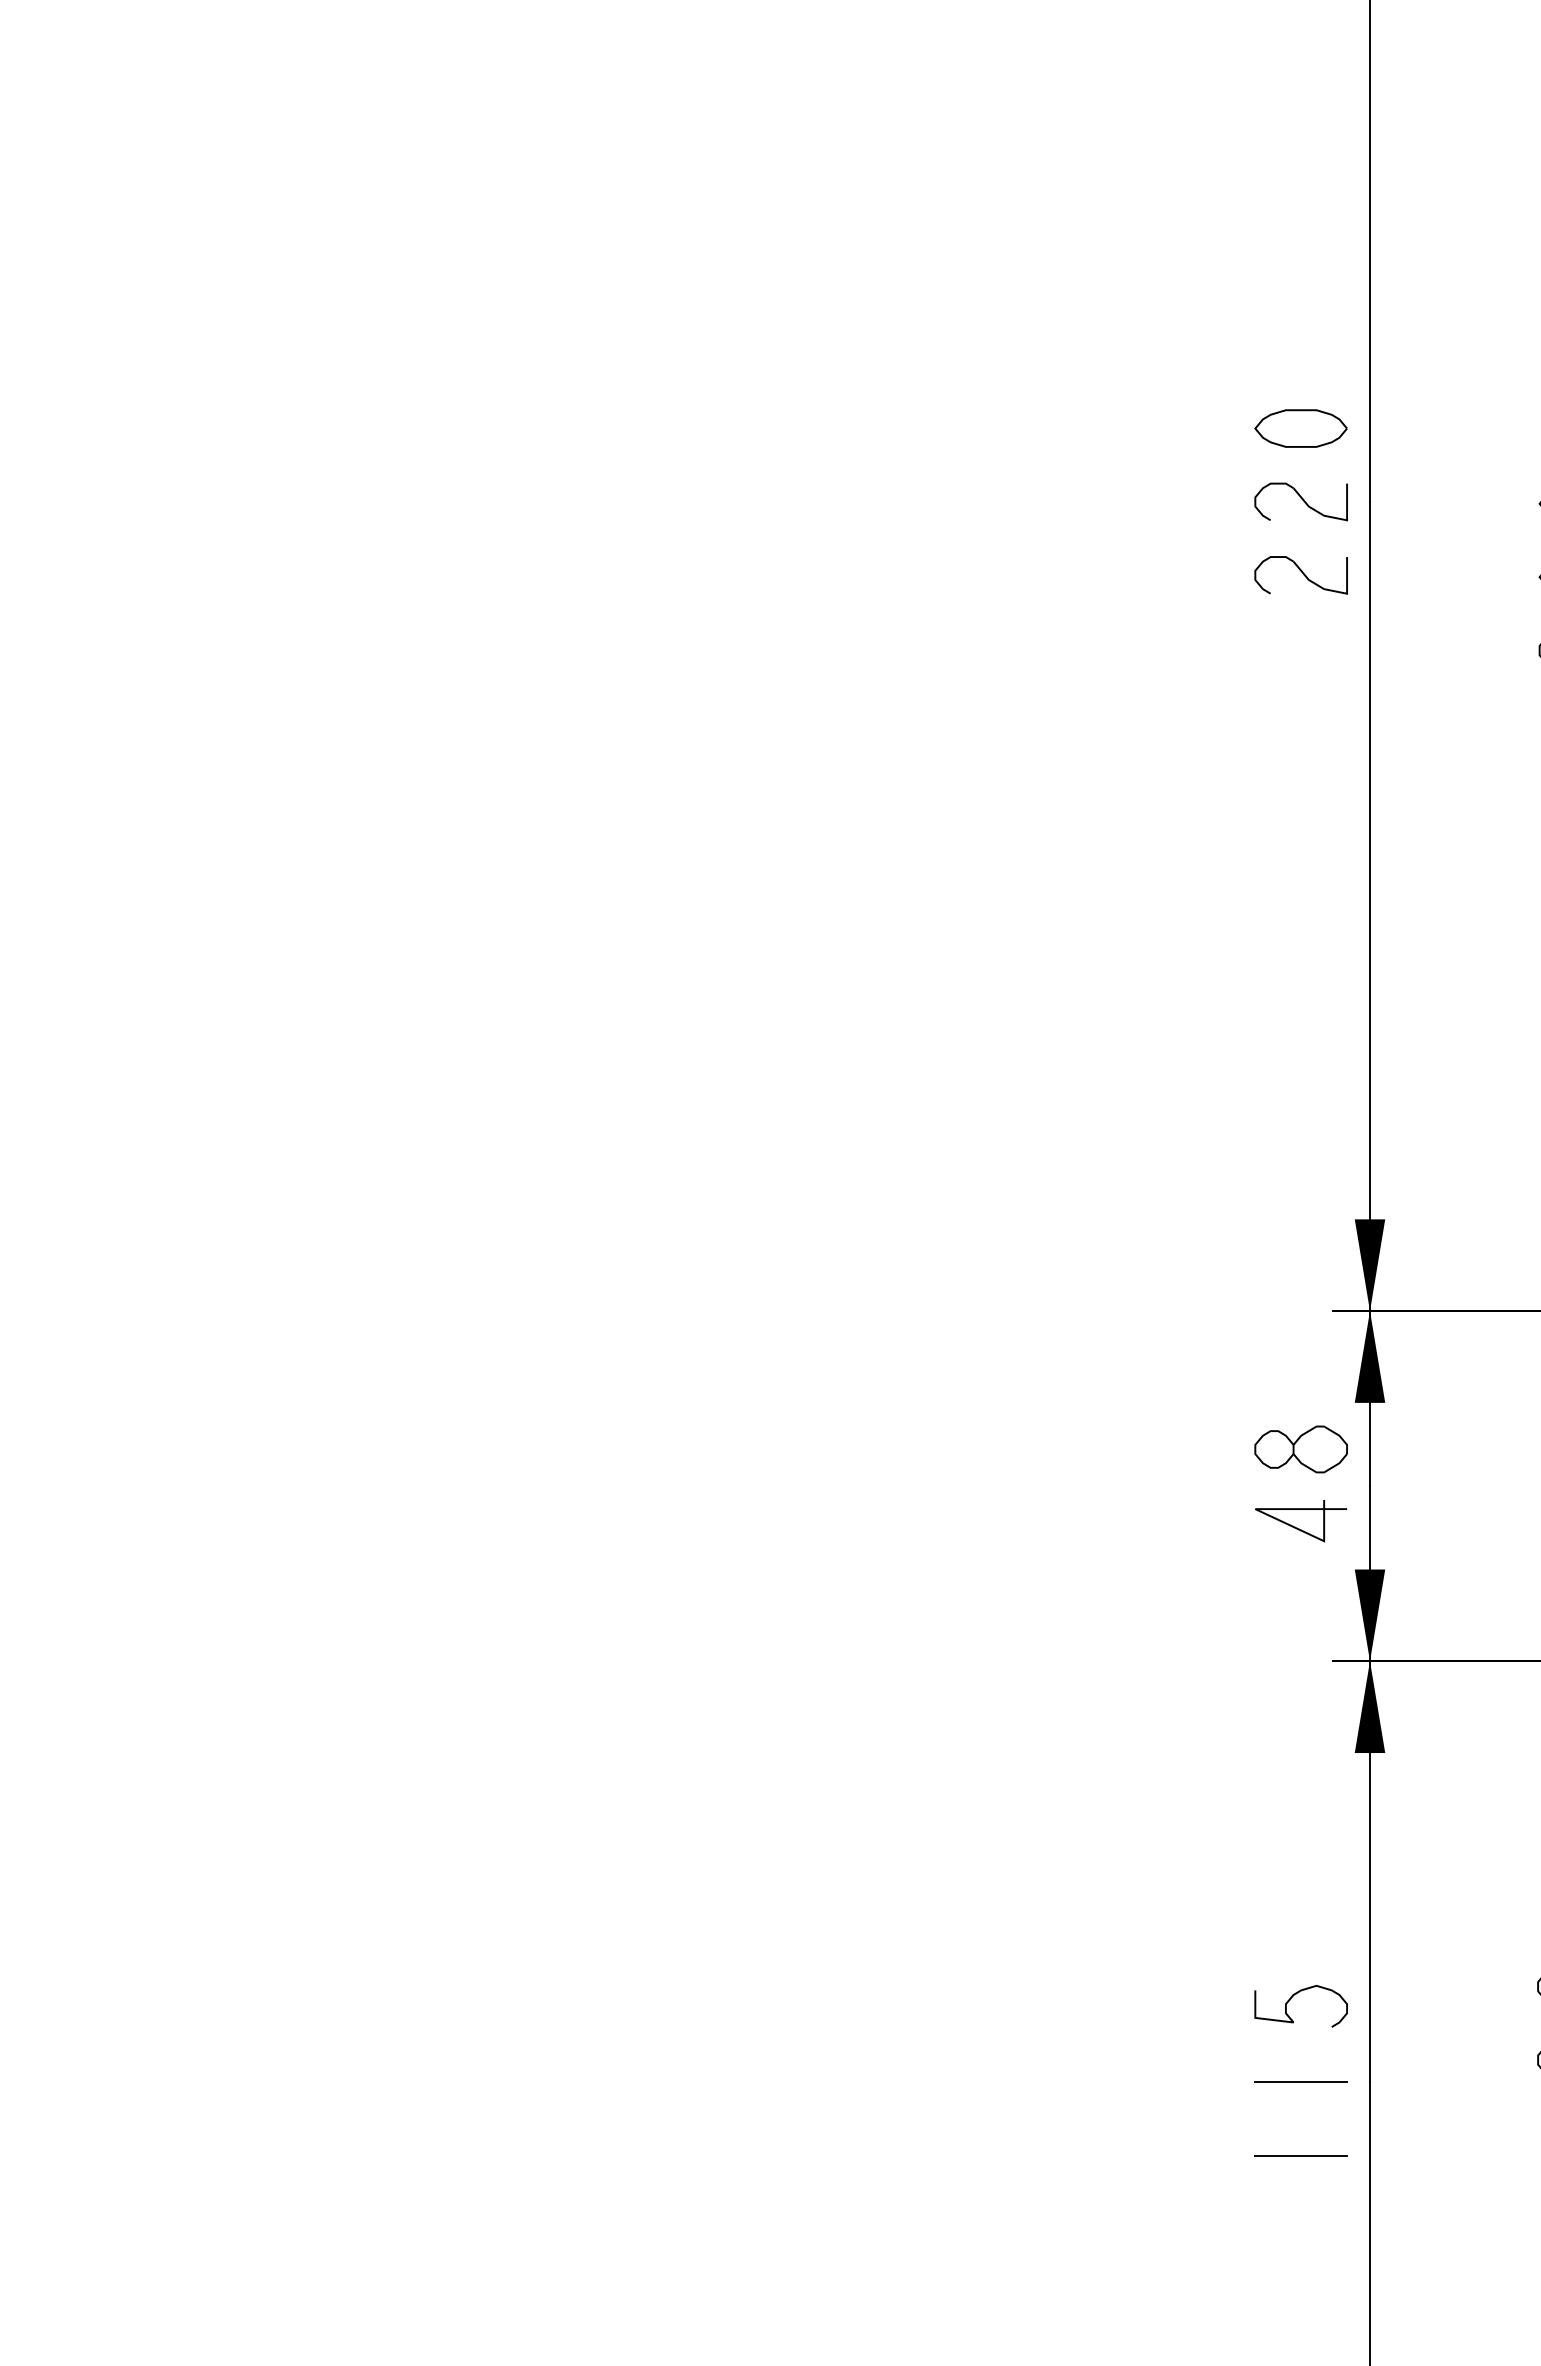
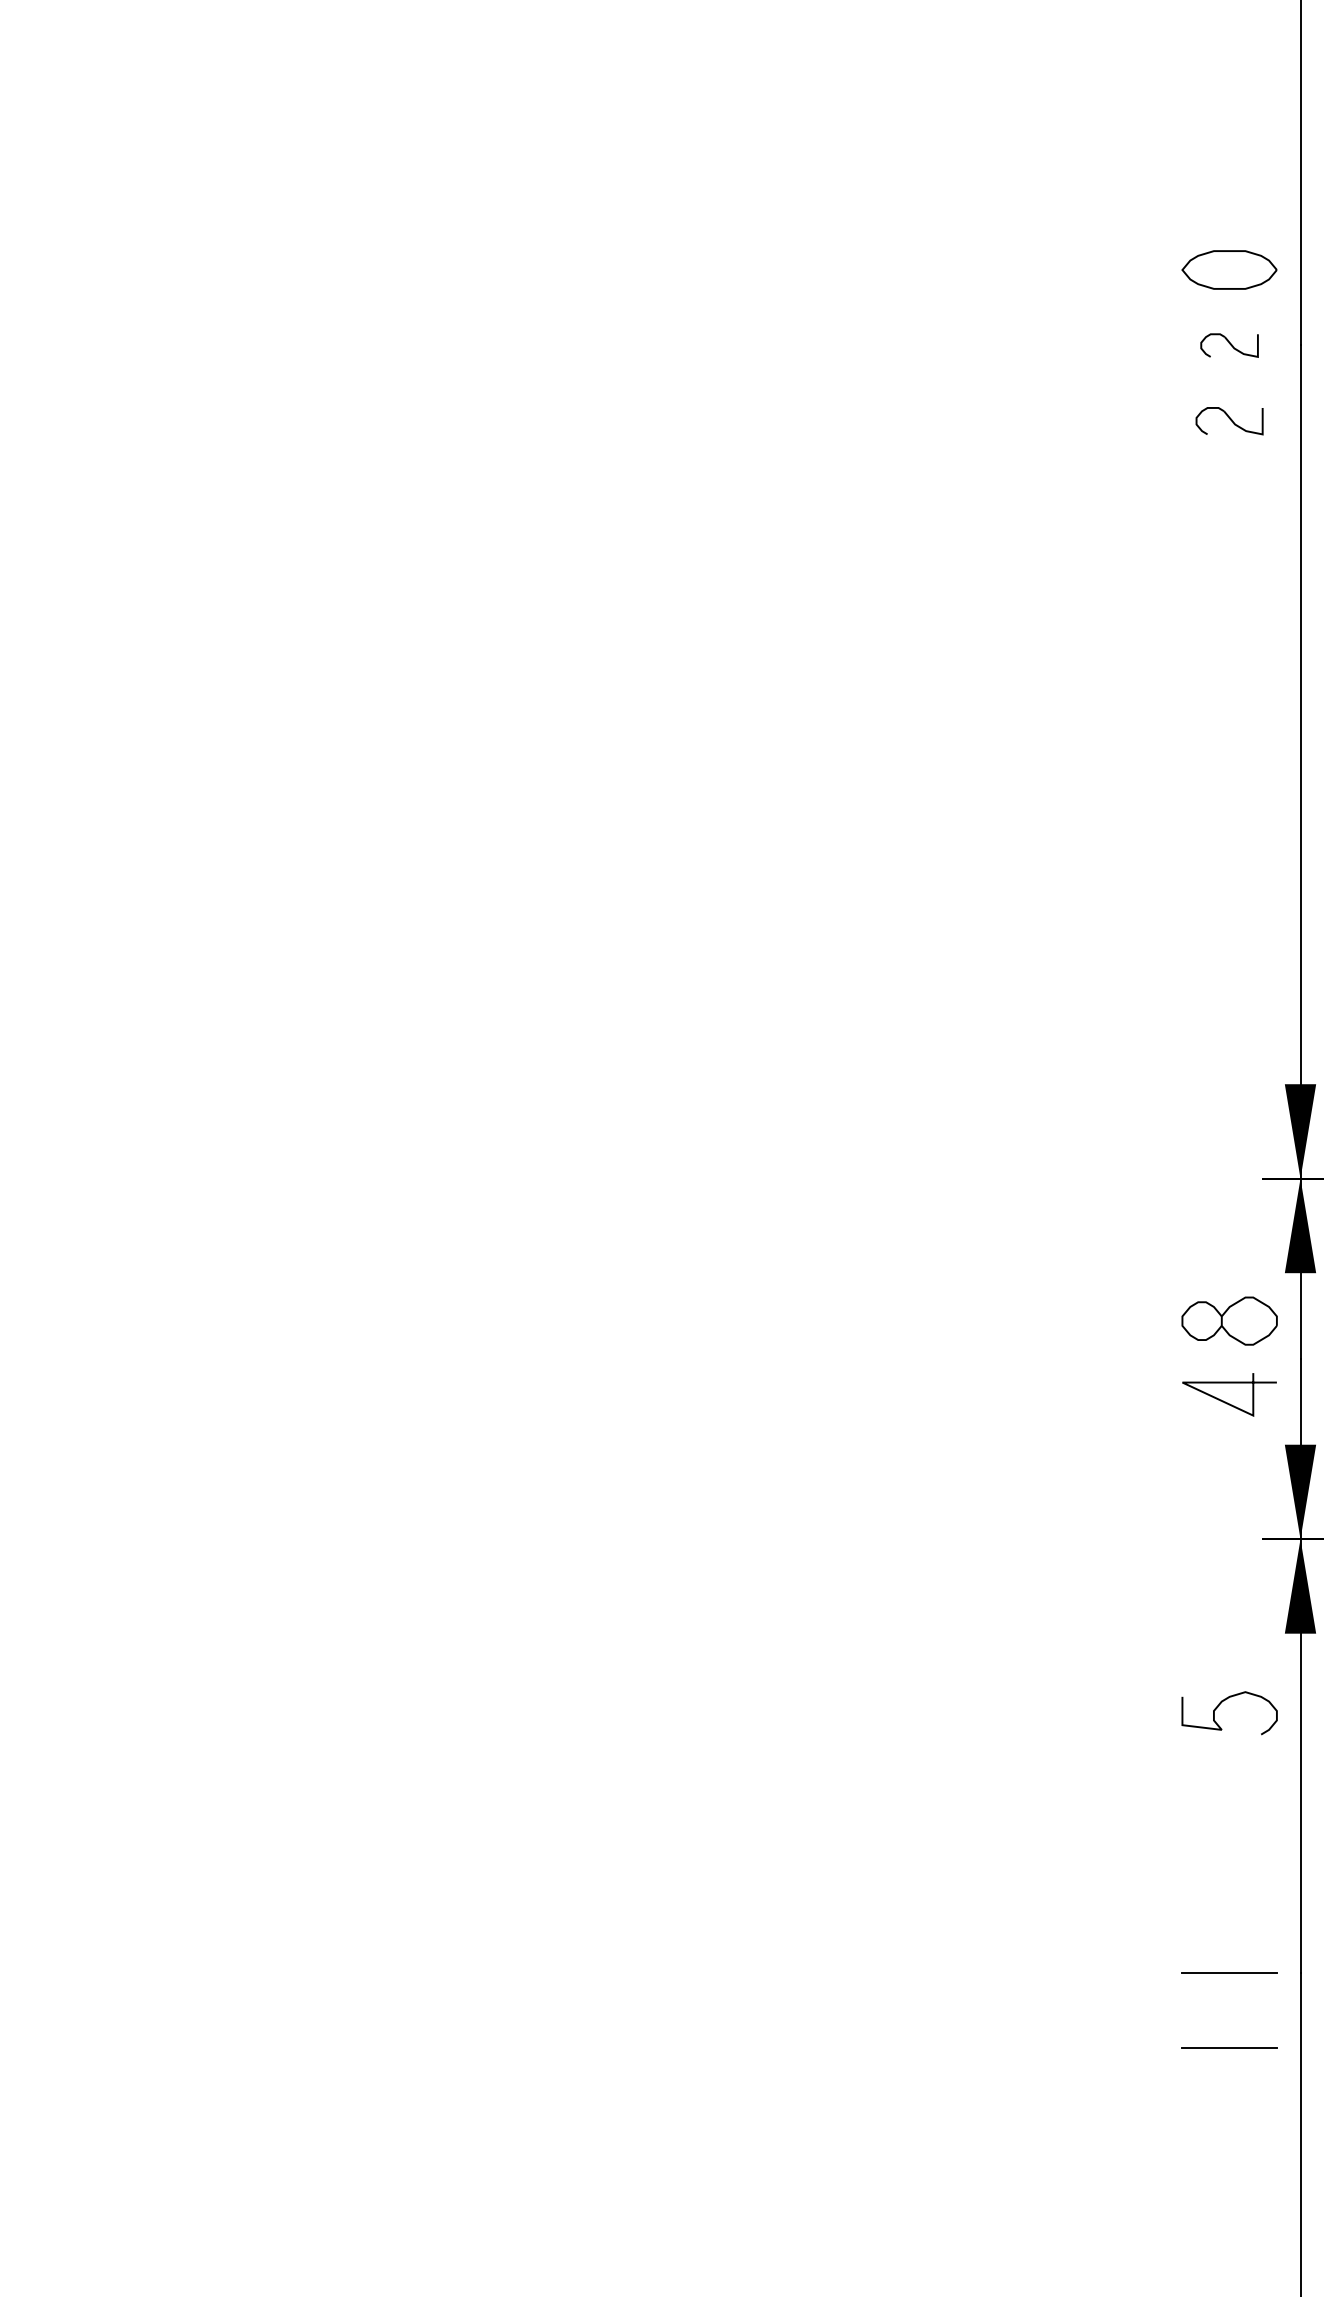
part: (1300, 501) -> (1228, 345), size x0.6
part: (1300, 575) -> (1228, 421), size x0.7
curve: (1291, 1999) -> (1219, 1706), moved

